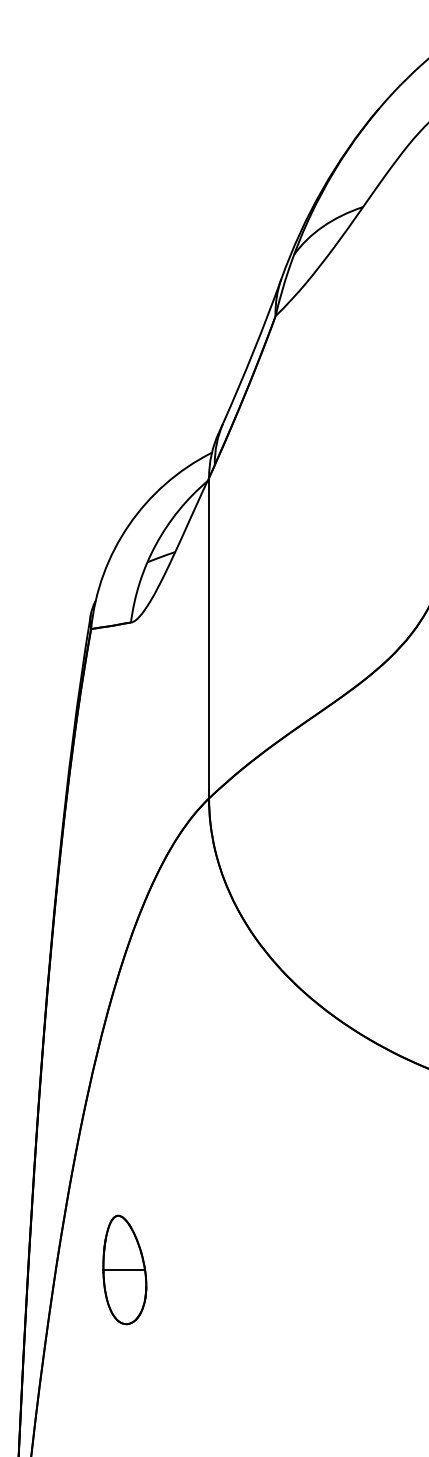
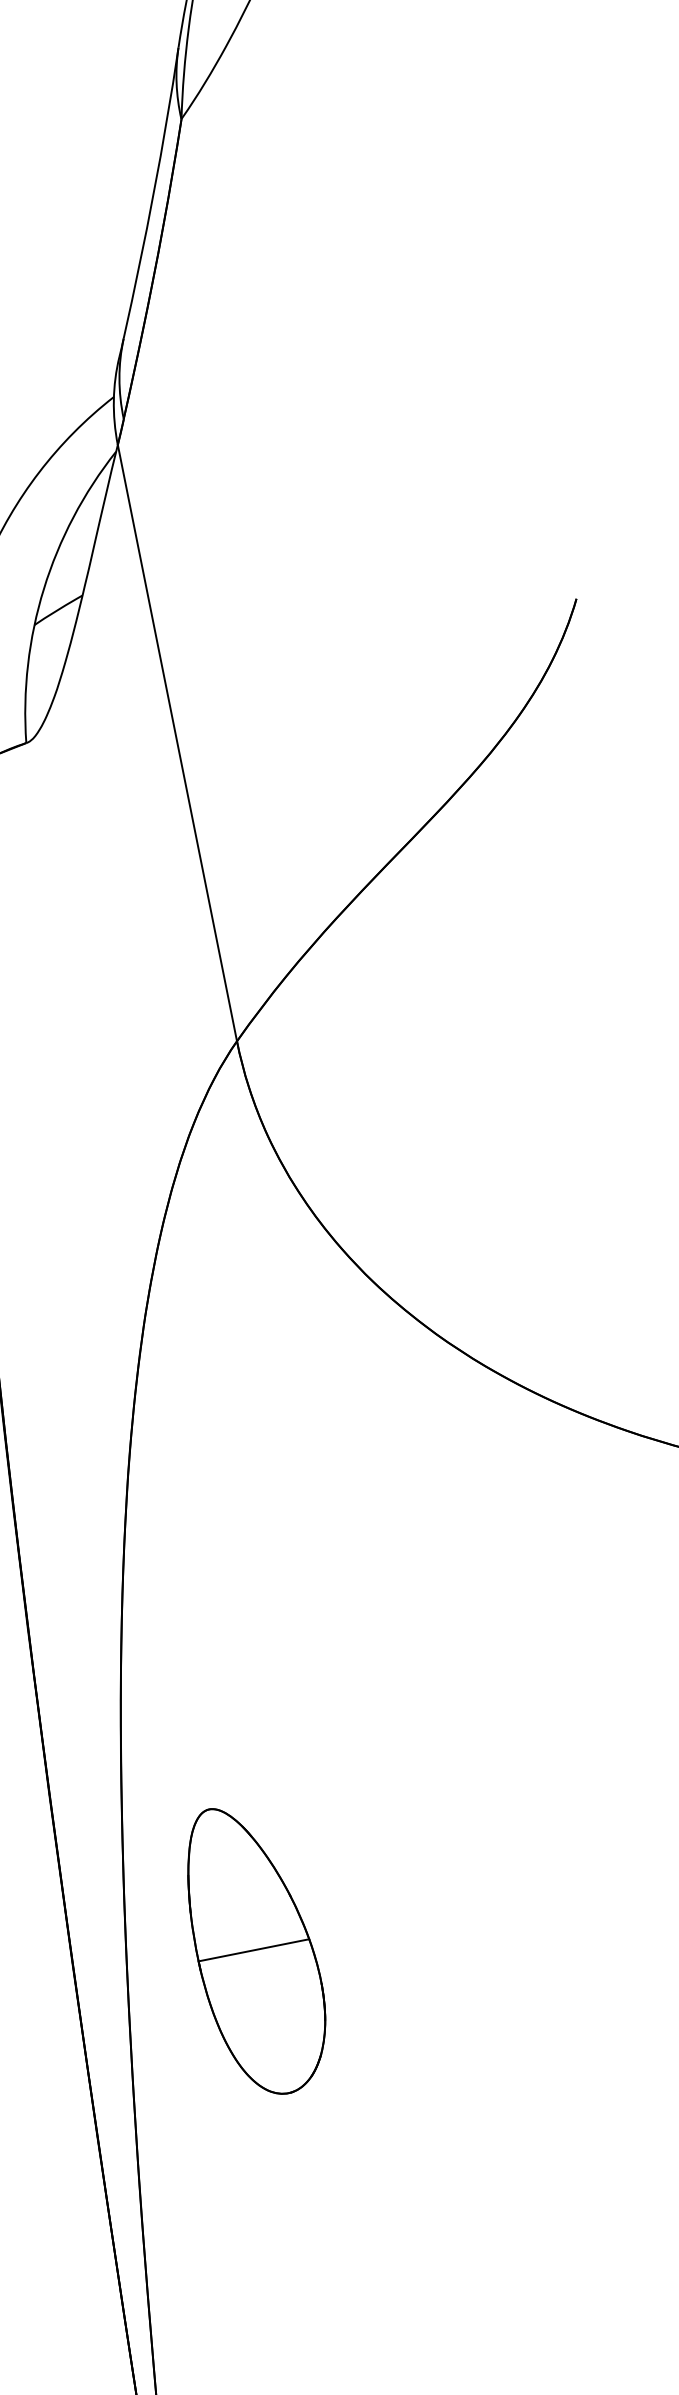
part: (124, 1269) -> (254, 1949), size x1.43

